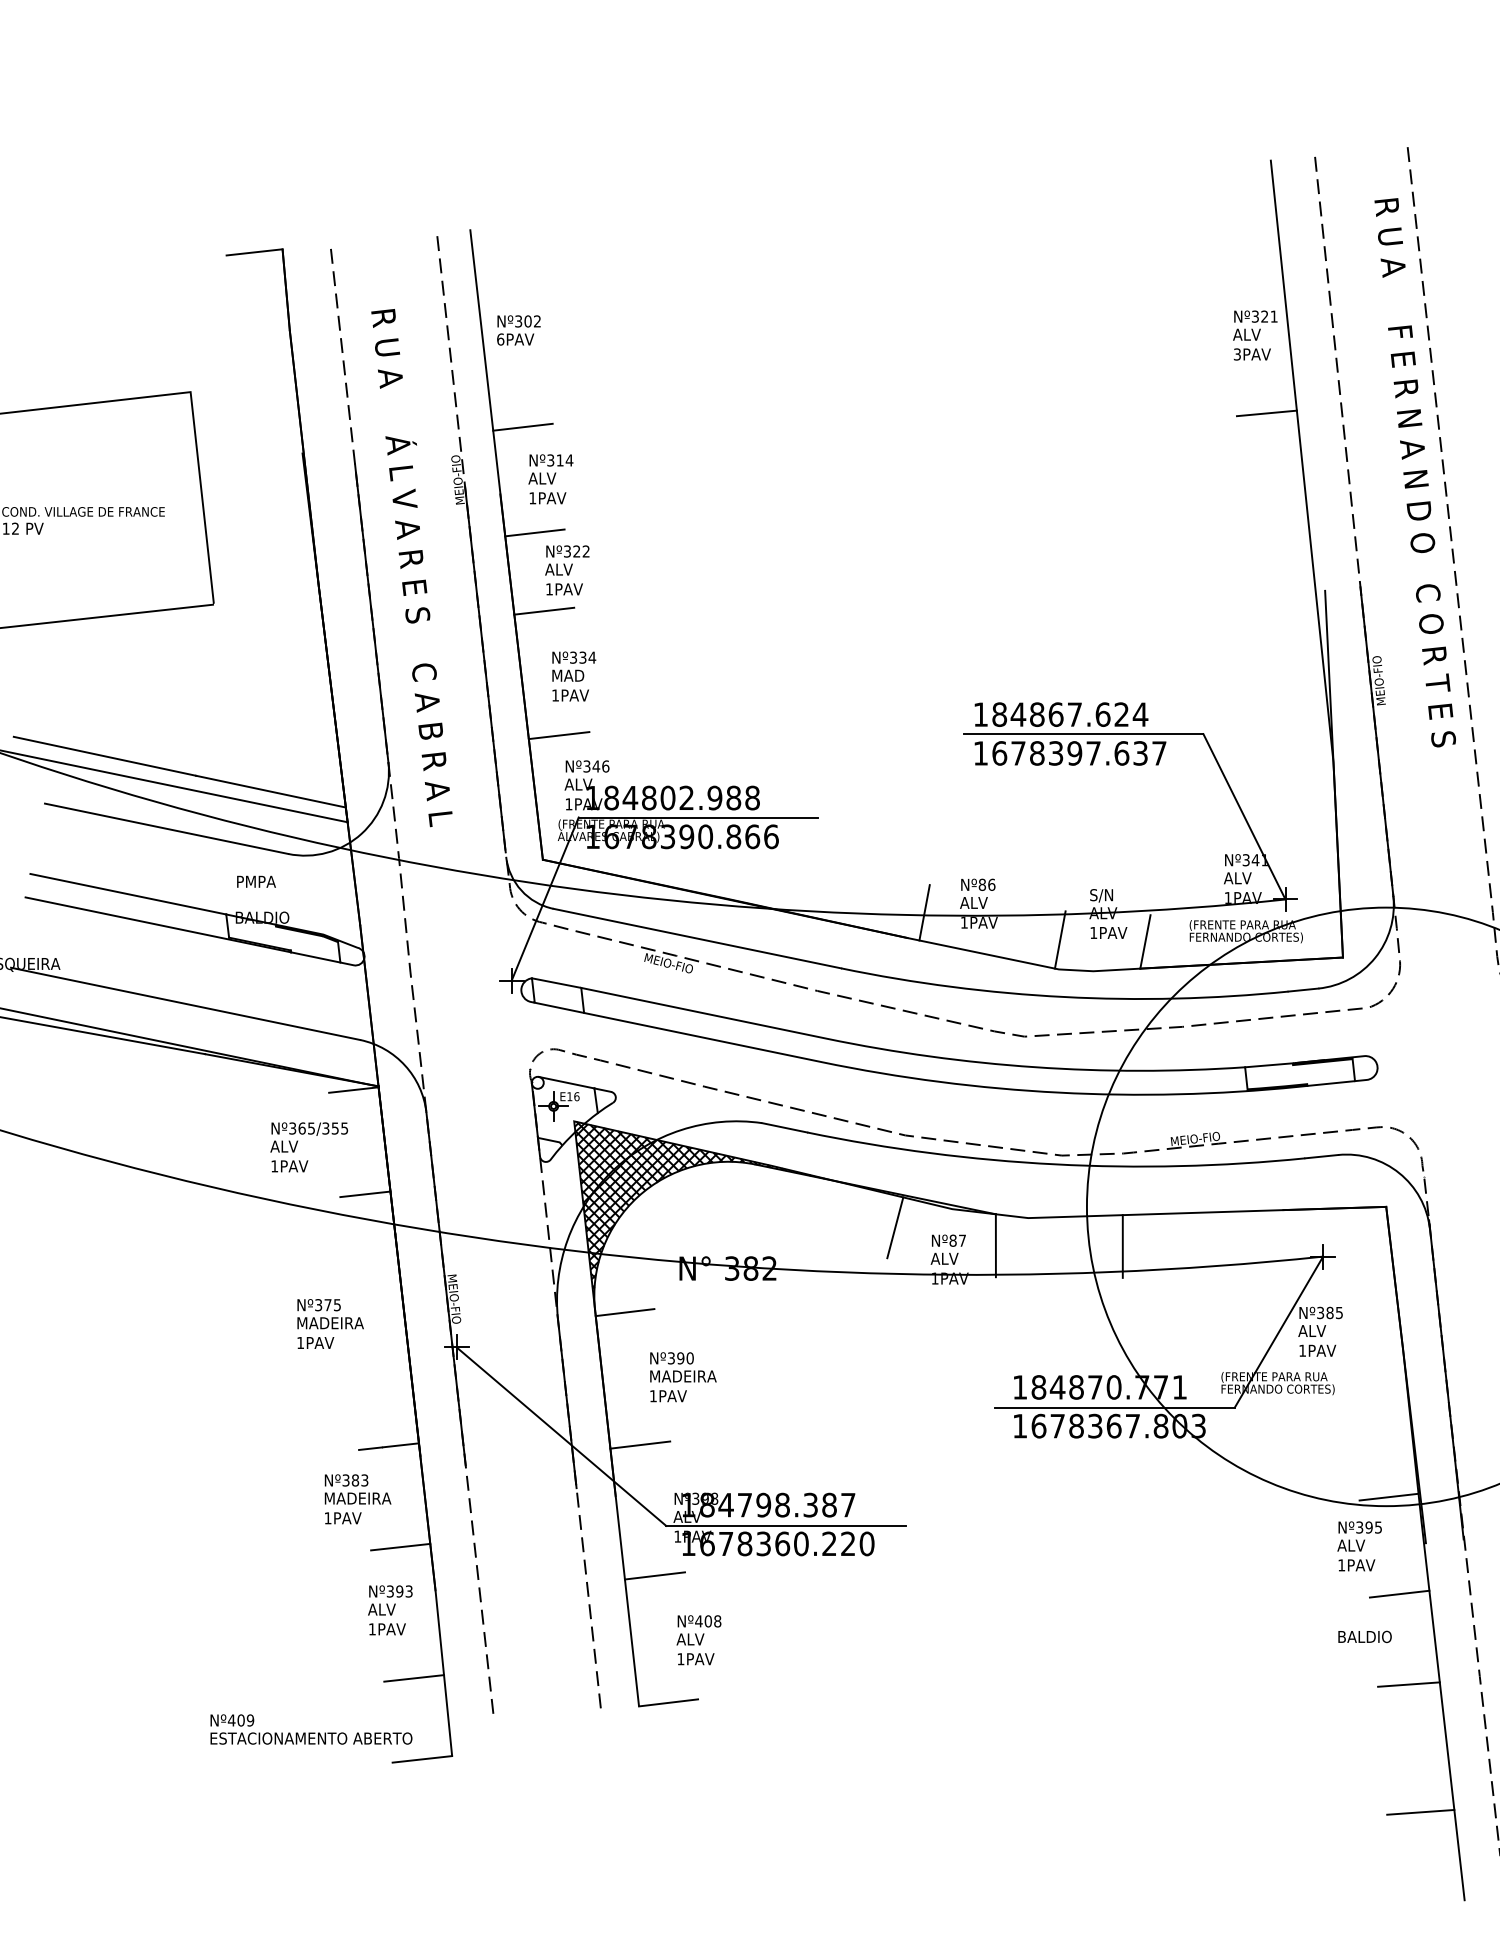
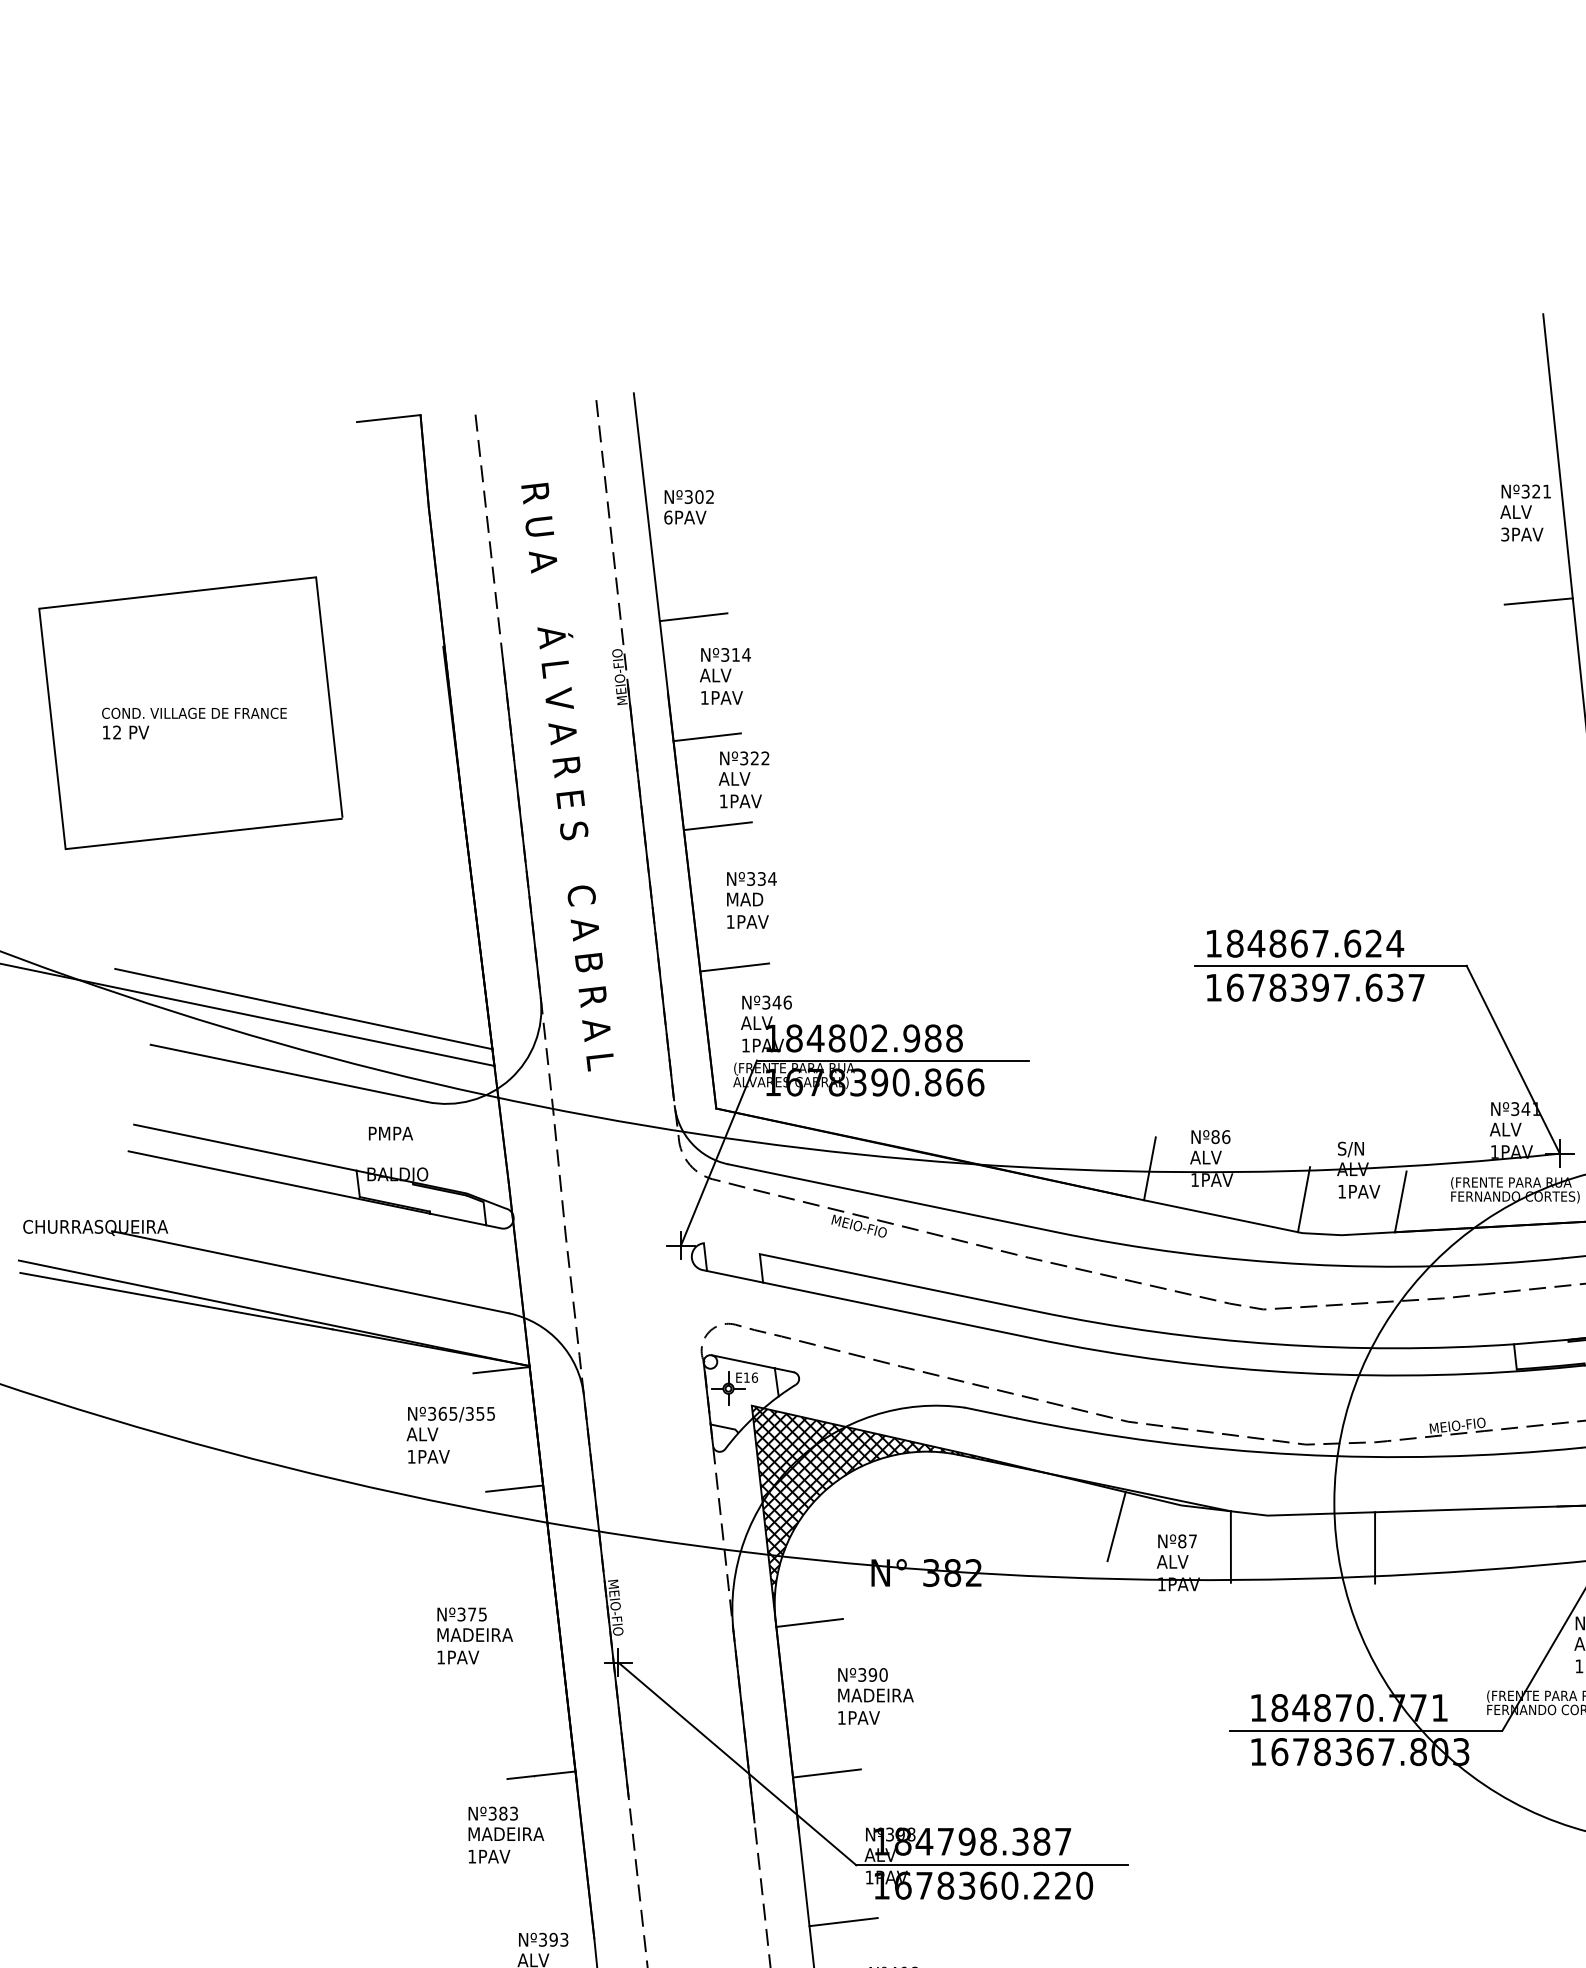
line: (556, 982) -> (731, 1247), removed
line: (400, 1546) -> (554, 1888), removed

